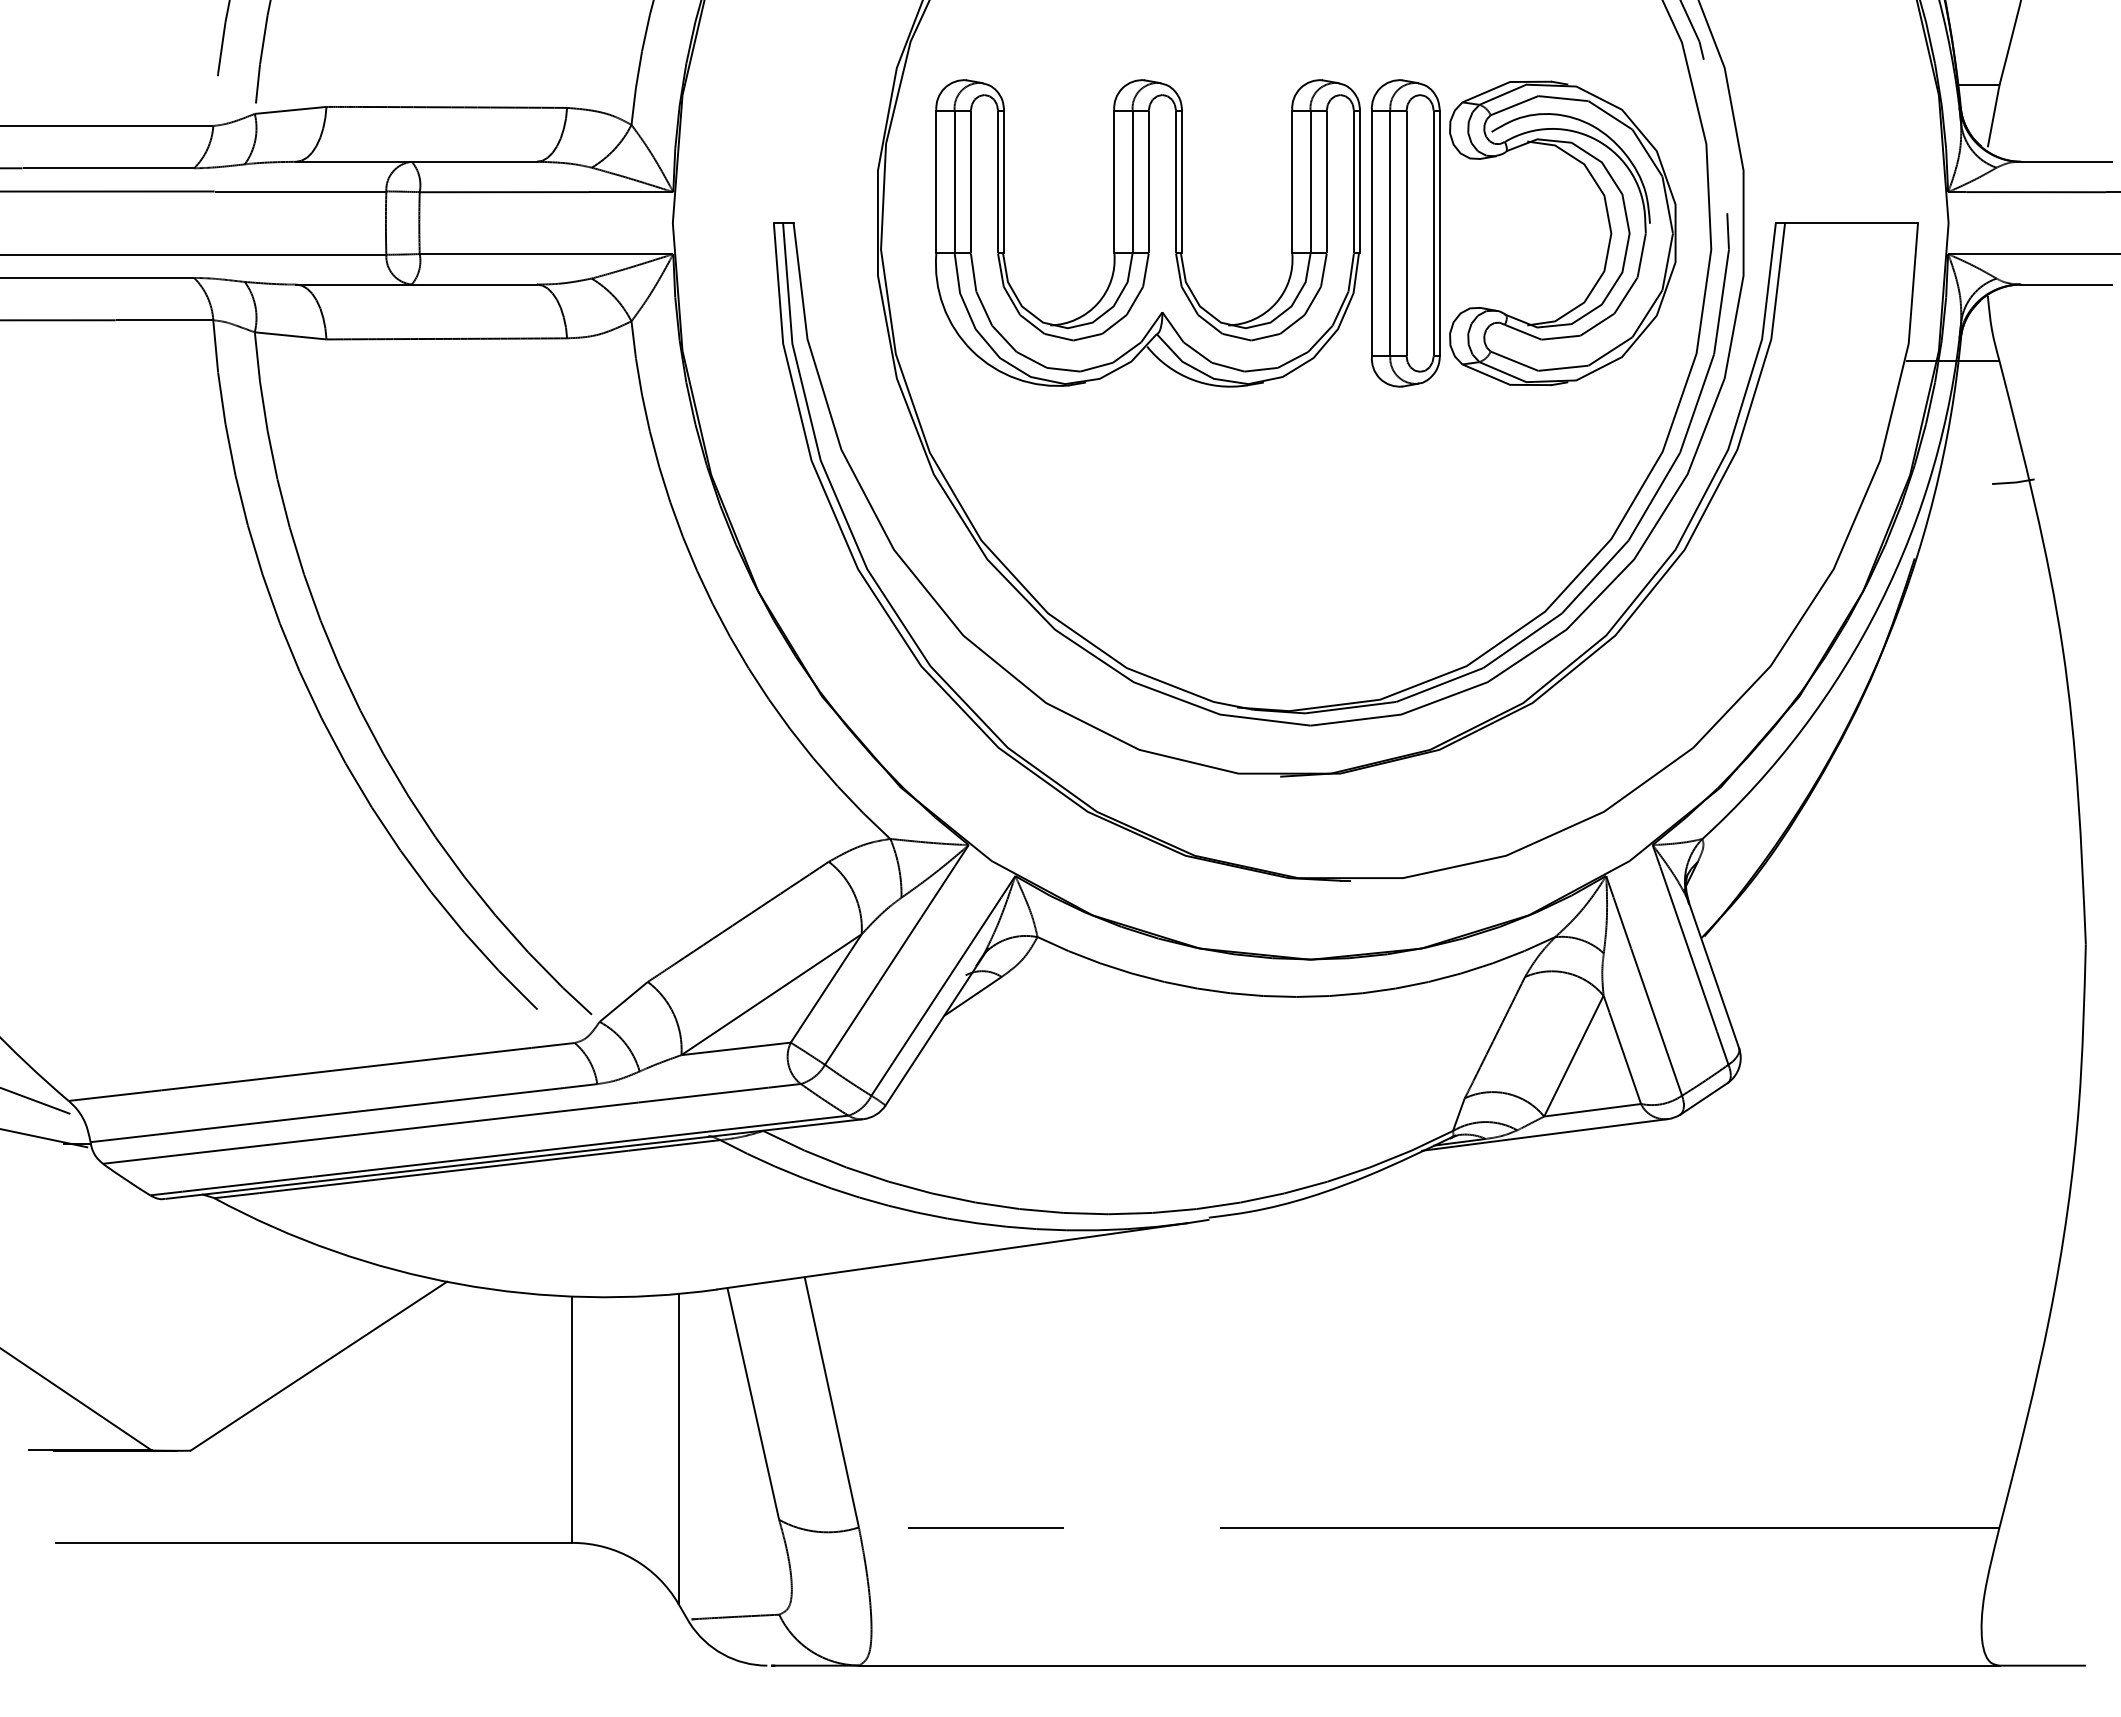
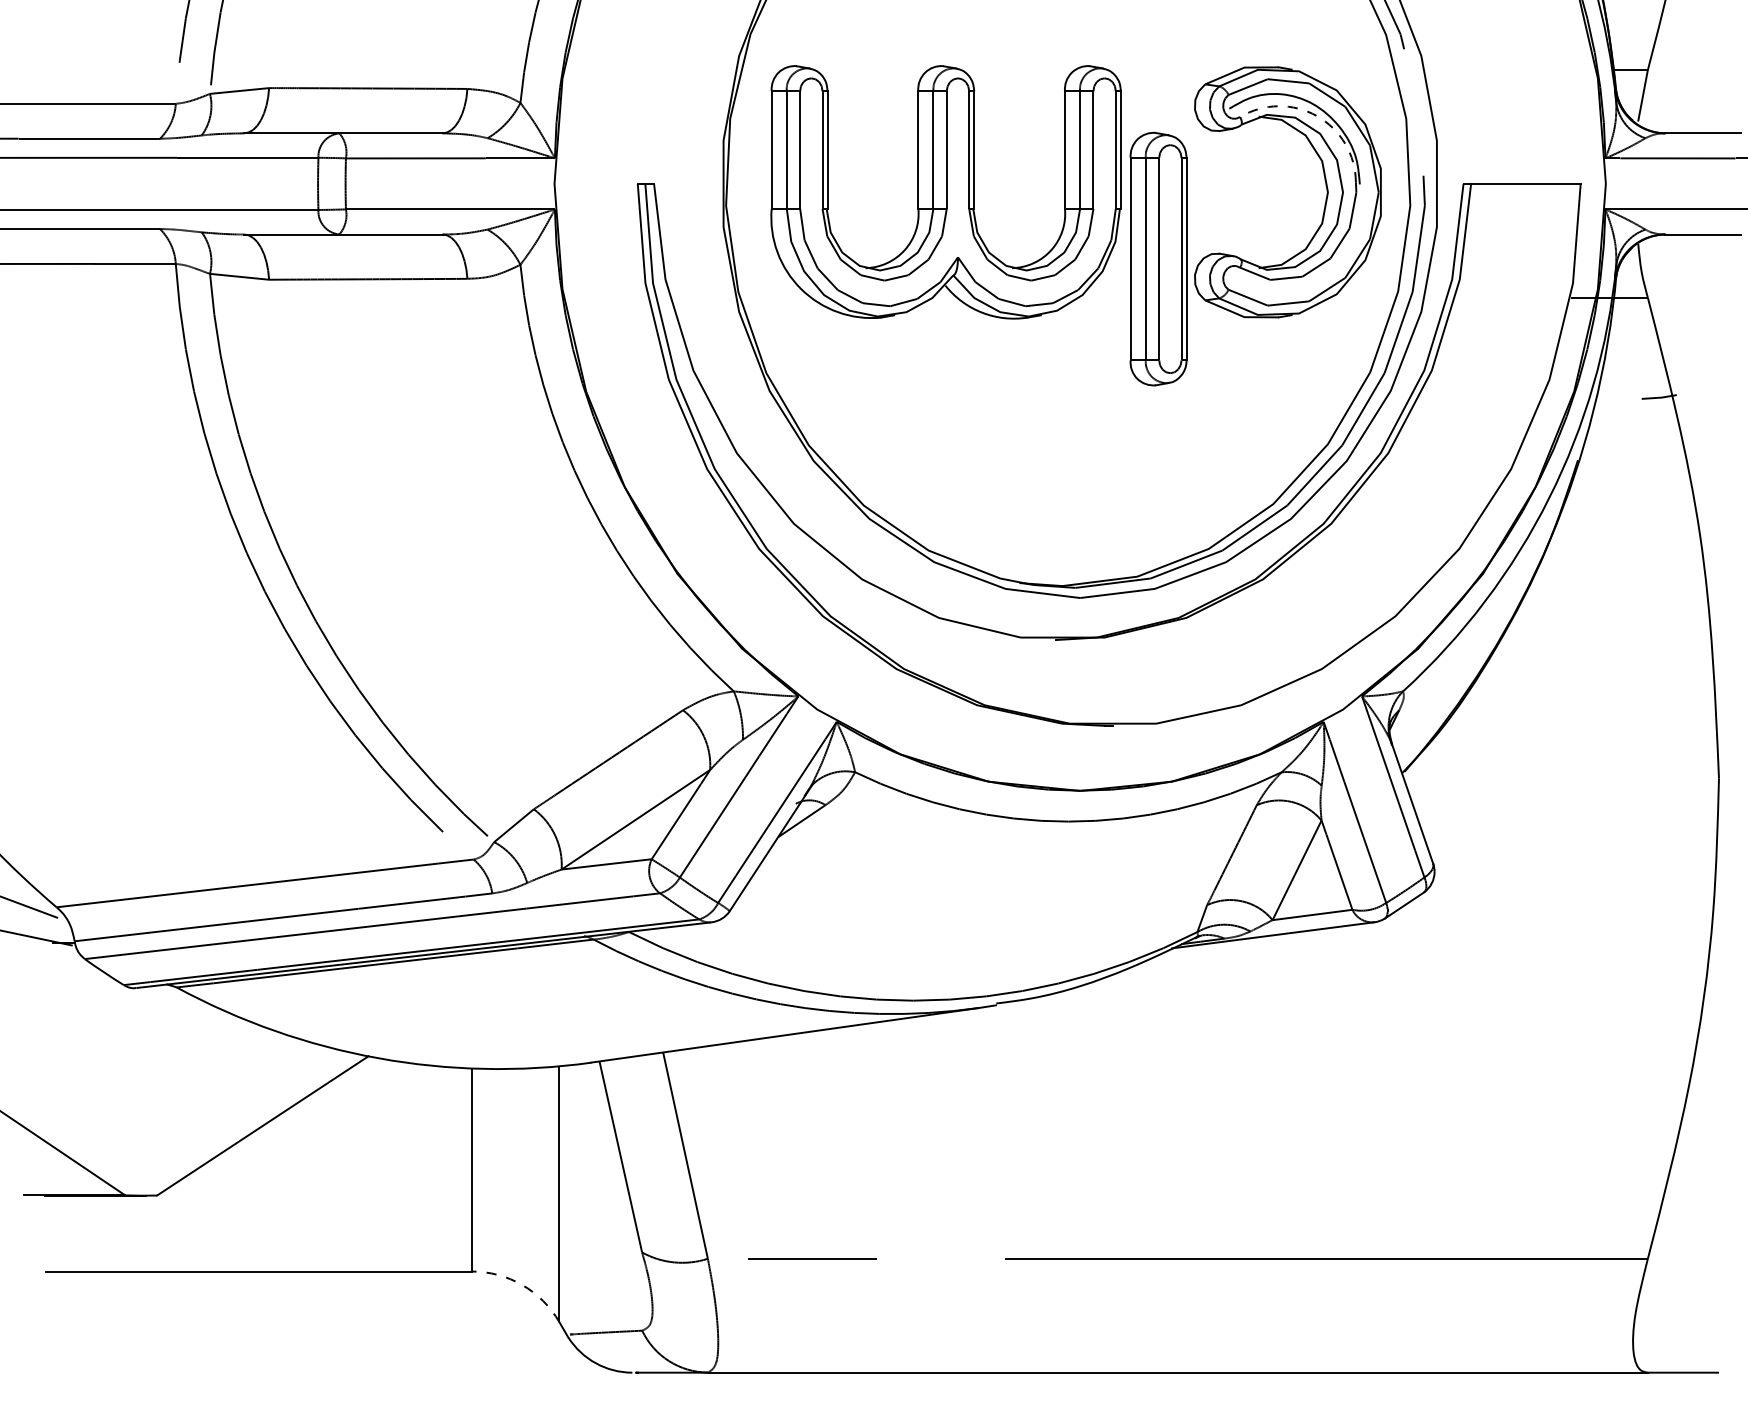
arc: (1597, 140) -> (1316, 115), solid -> dashed
part: (1405, 233) -> (1158, 259), moved
arc: (633, 1559) -> (522, 1285), solid -> dashed

